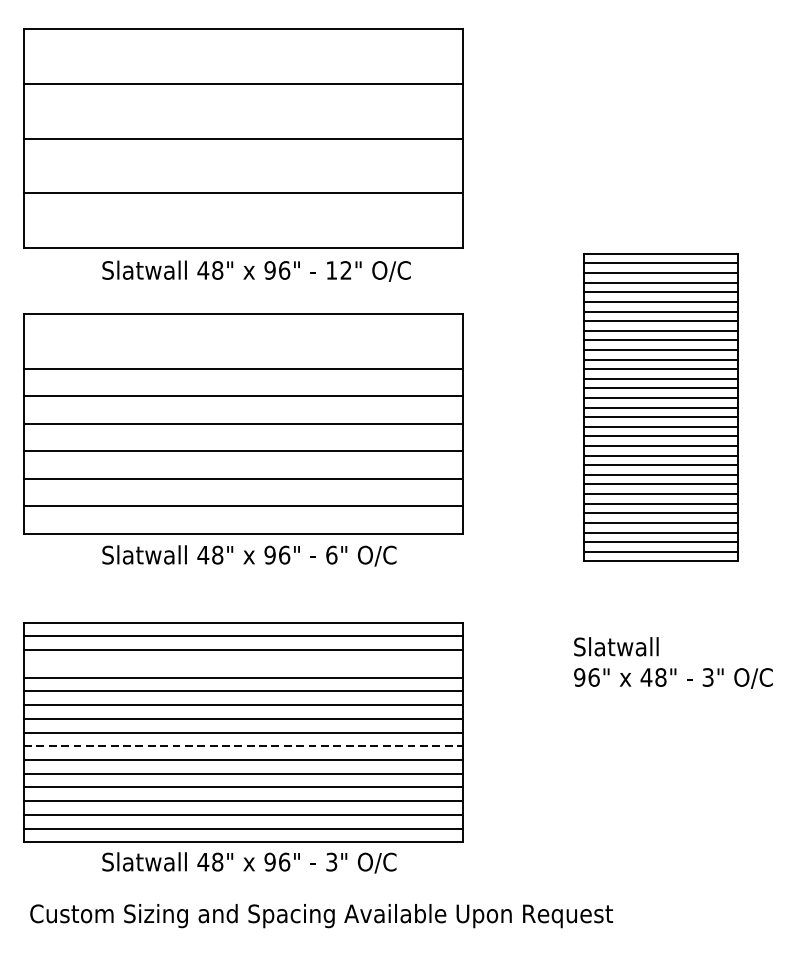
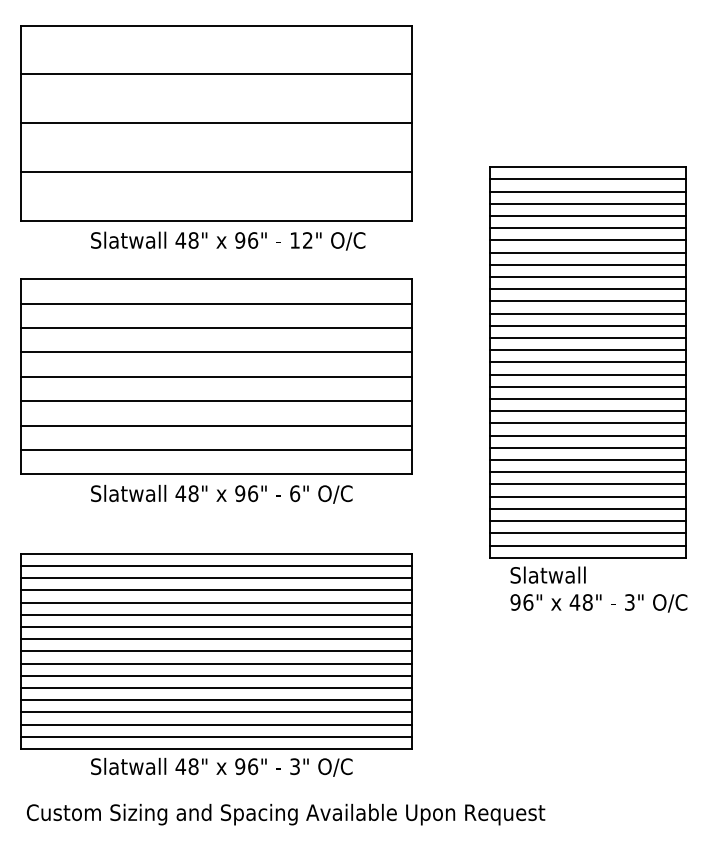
line: (243, 341) -> (216, 303), added
part: (660, 407) -> (587, 362), size x1.43
line: (243, 664) -> (216, 590), added
line: (244, 746) -> (217, 663), dashed -> solid

